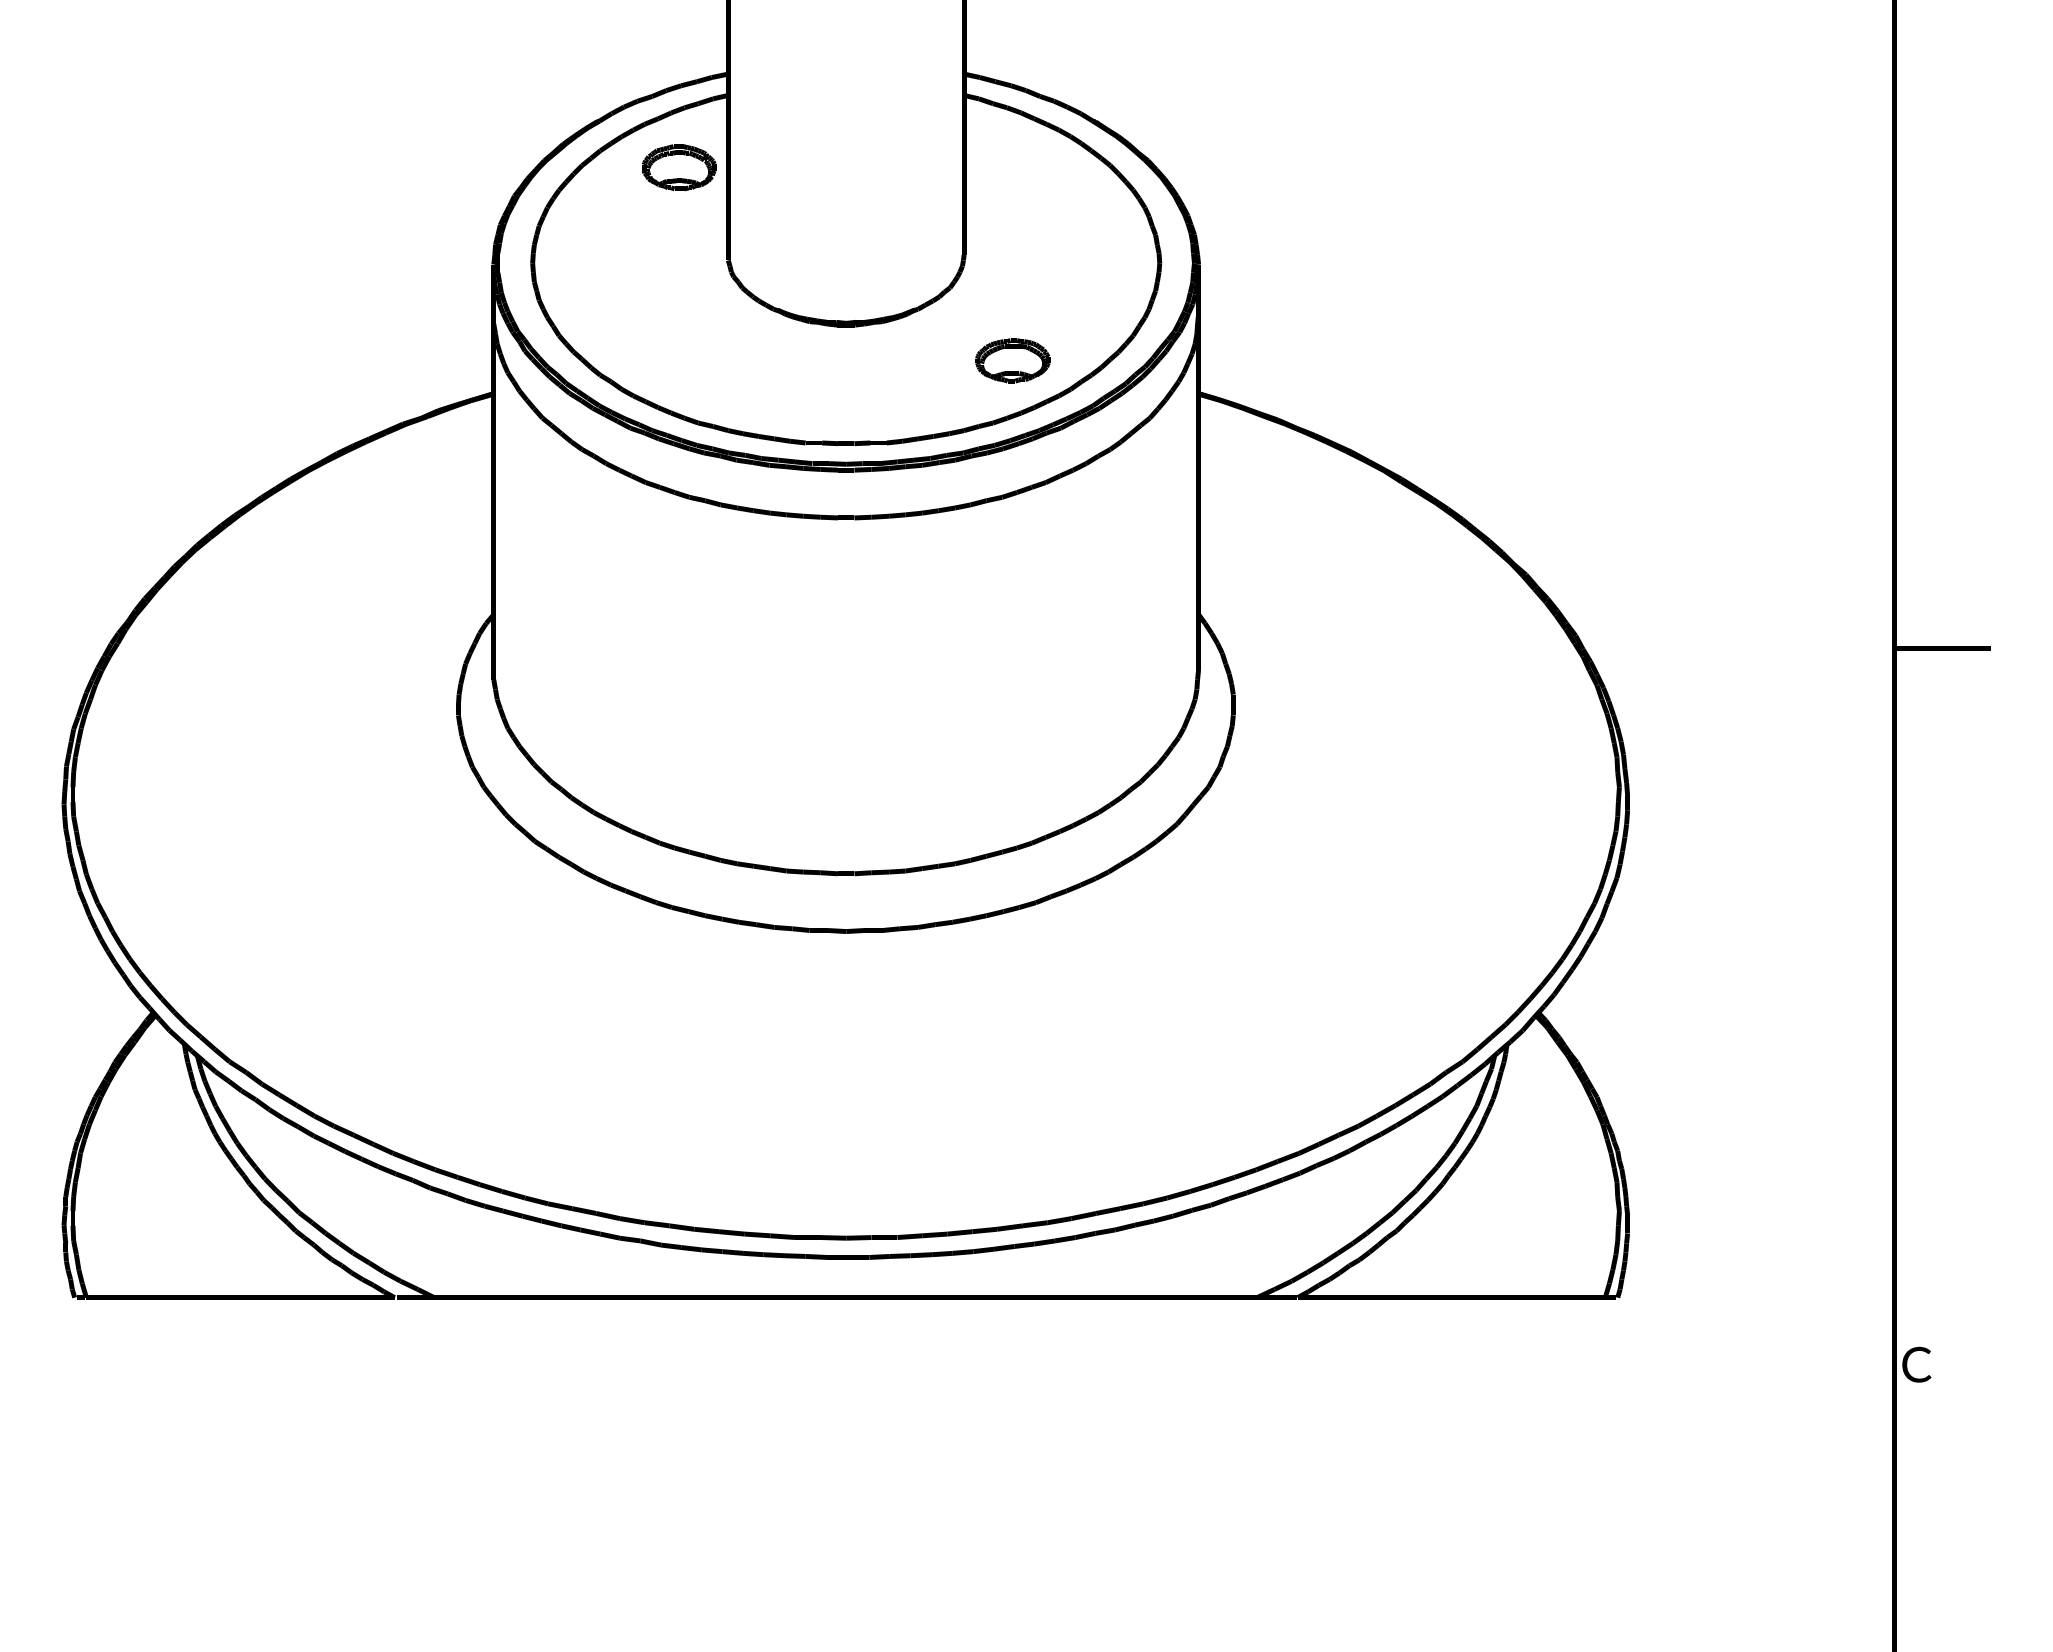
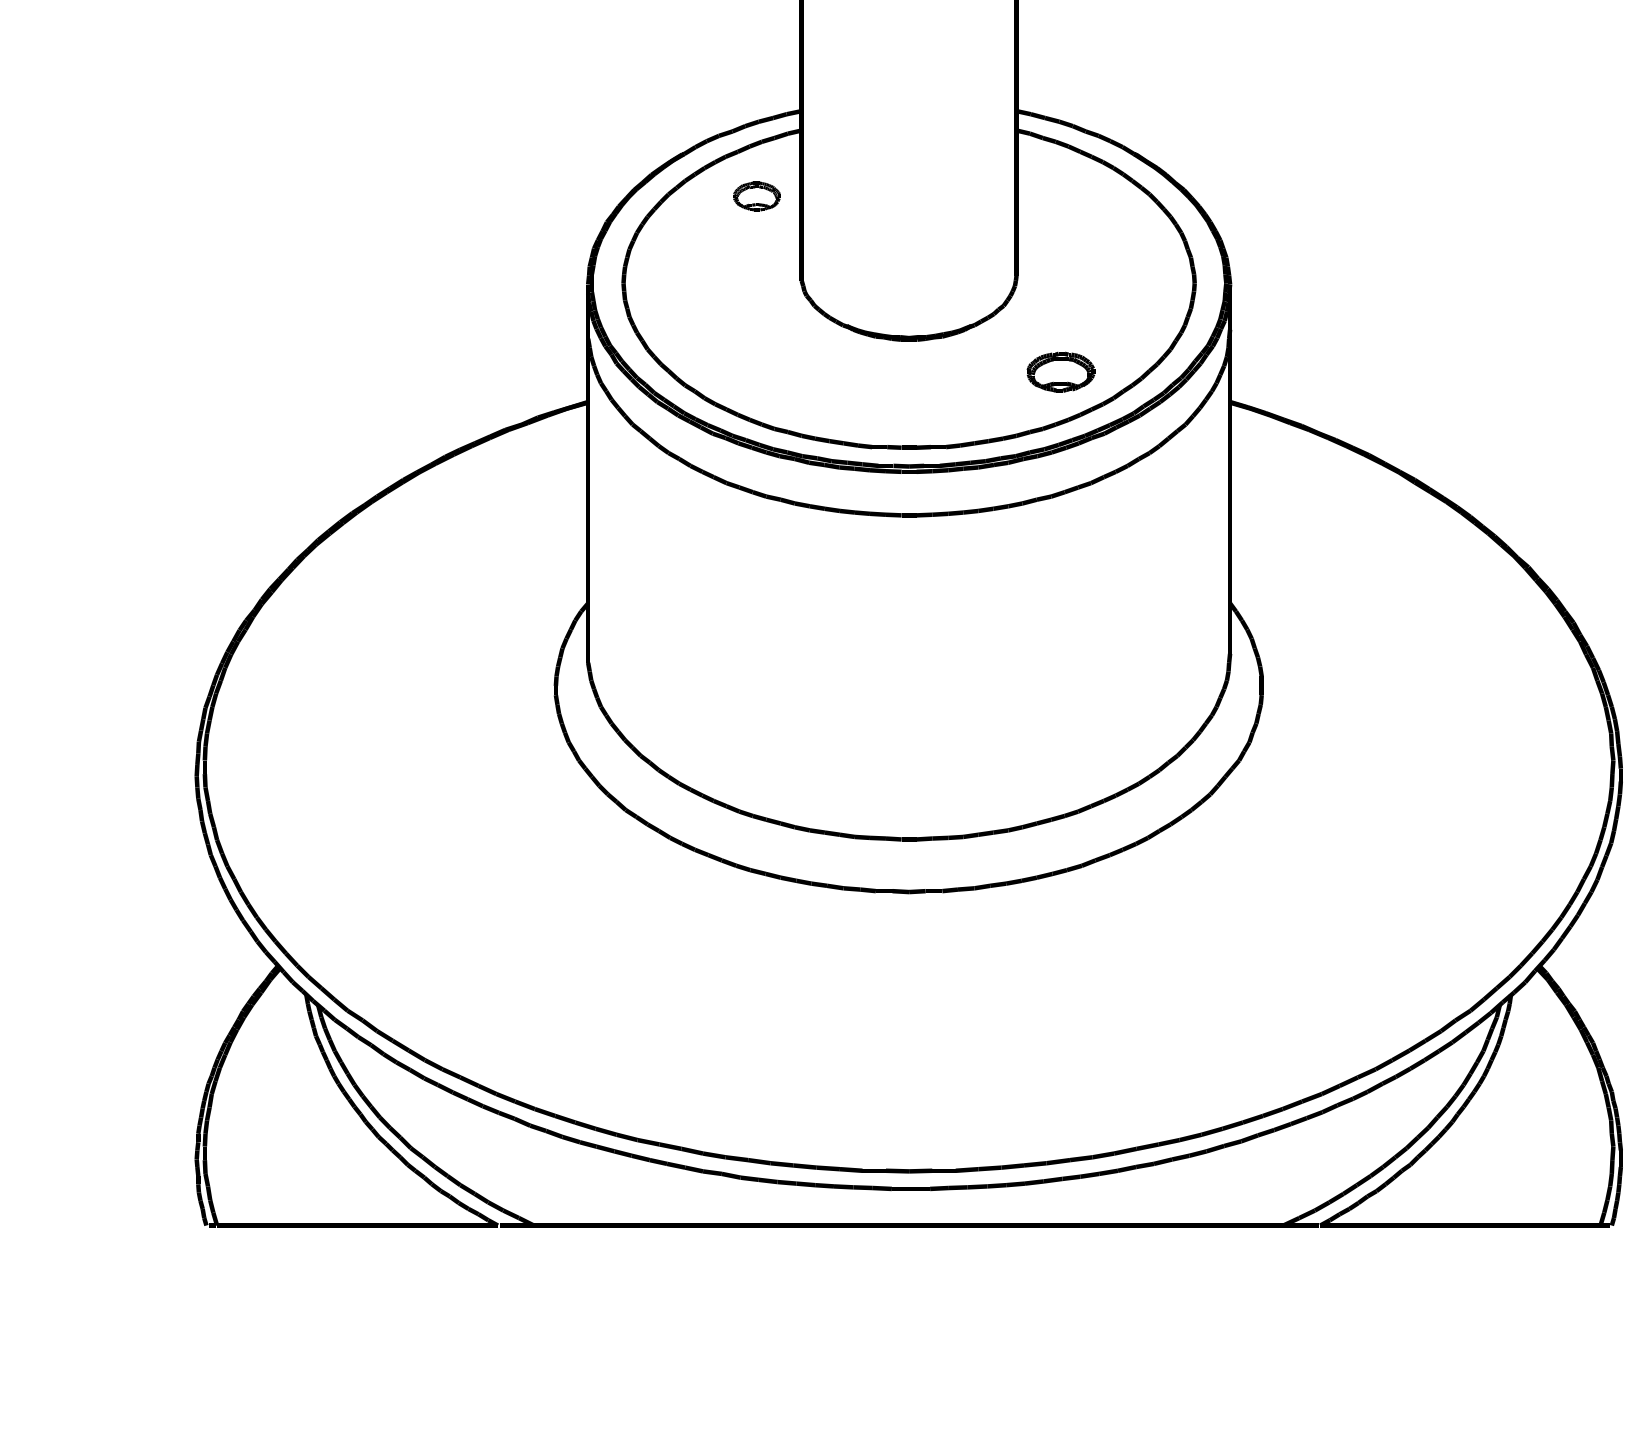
part: (678, 167) -> (756, 196), size x0.7

